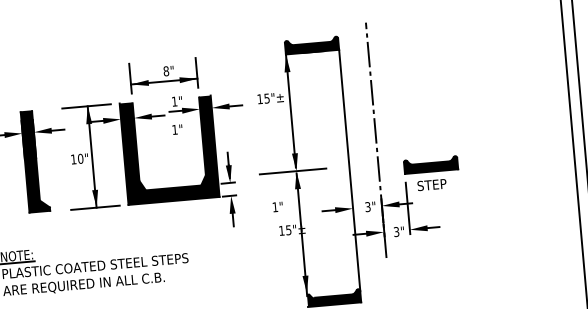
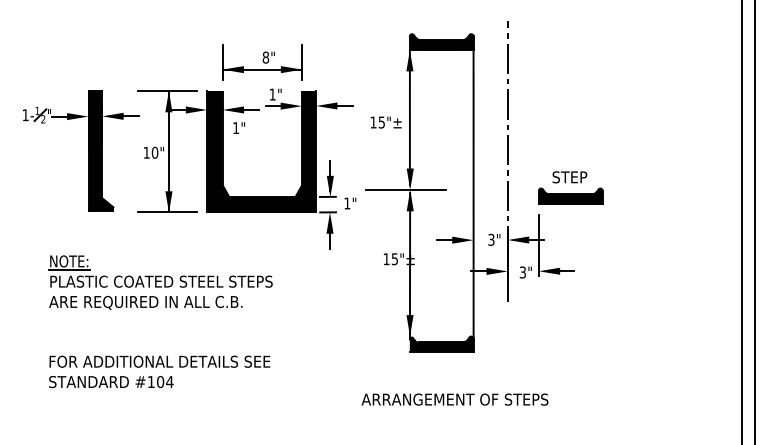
text: (270, 98) -> (385, 122), moved
text: (177, 129) -> (239, 127), moved
text: (431, 185) -> (569, 177), moved
text: (277, 207) -> (350, 203), moved

